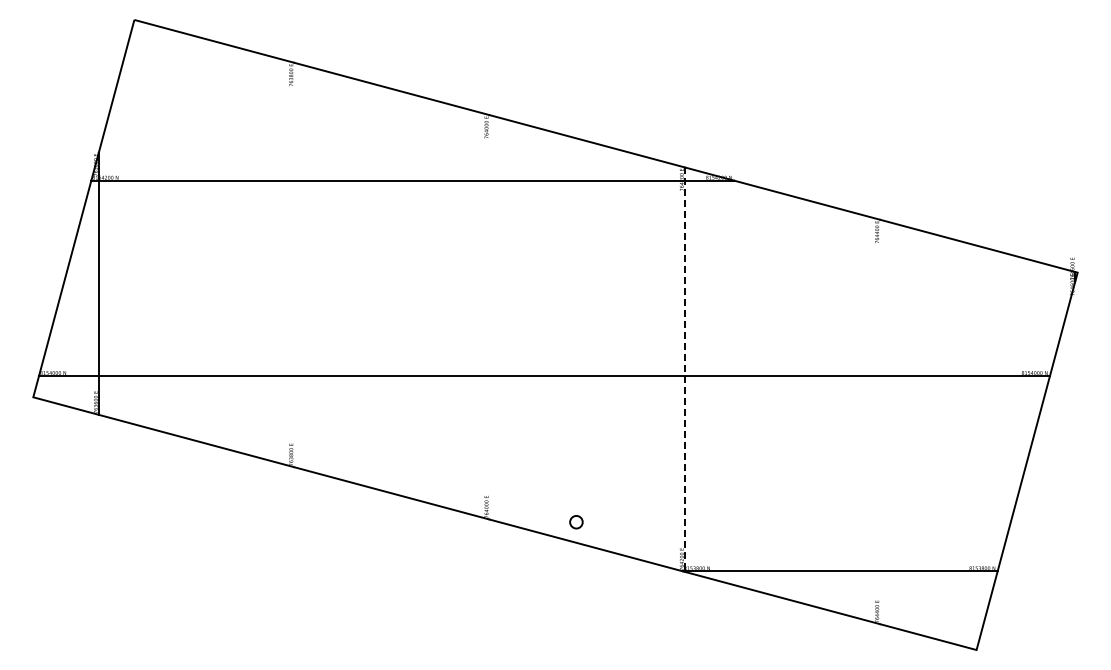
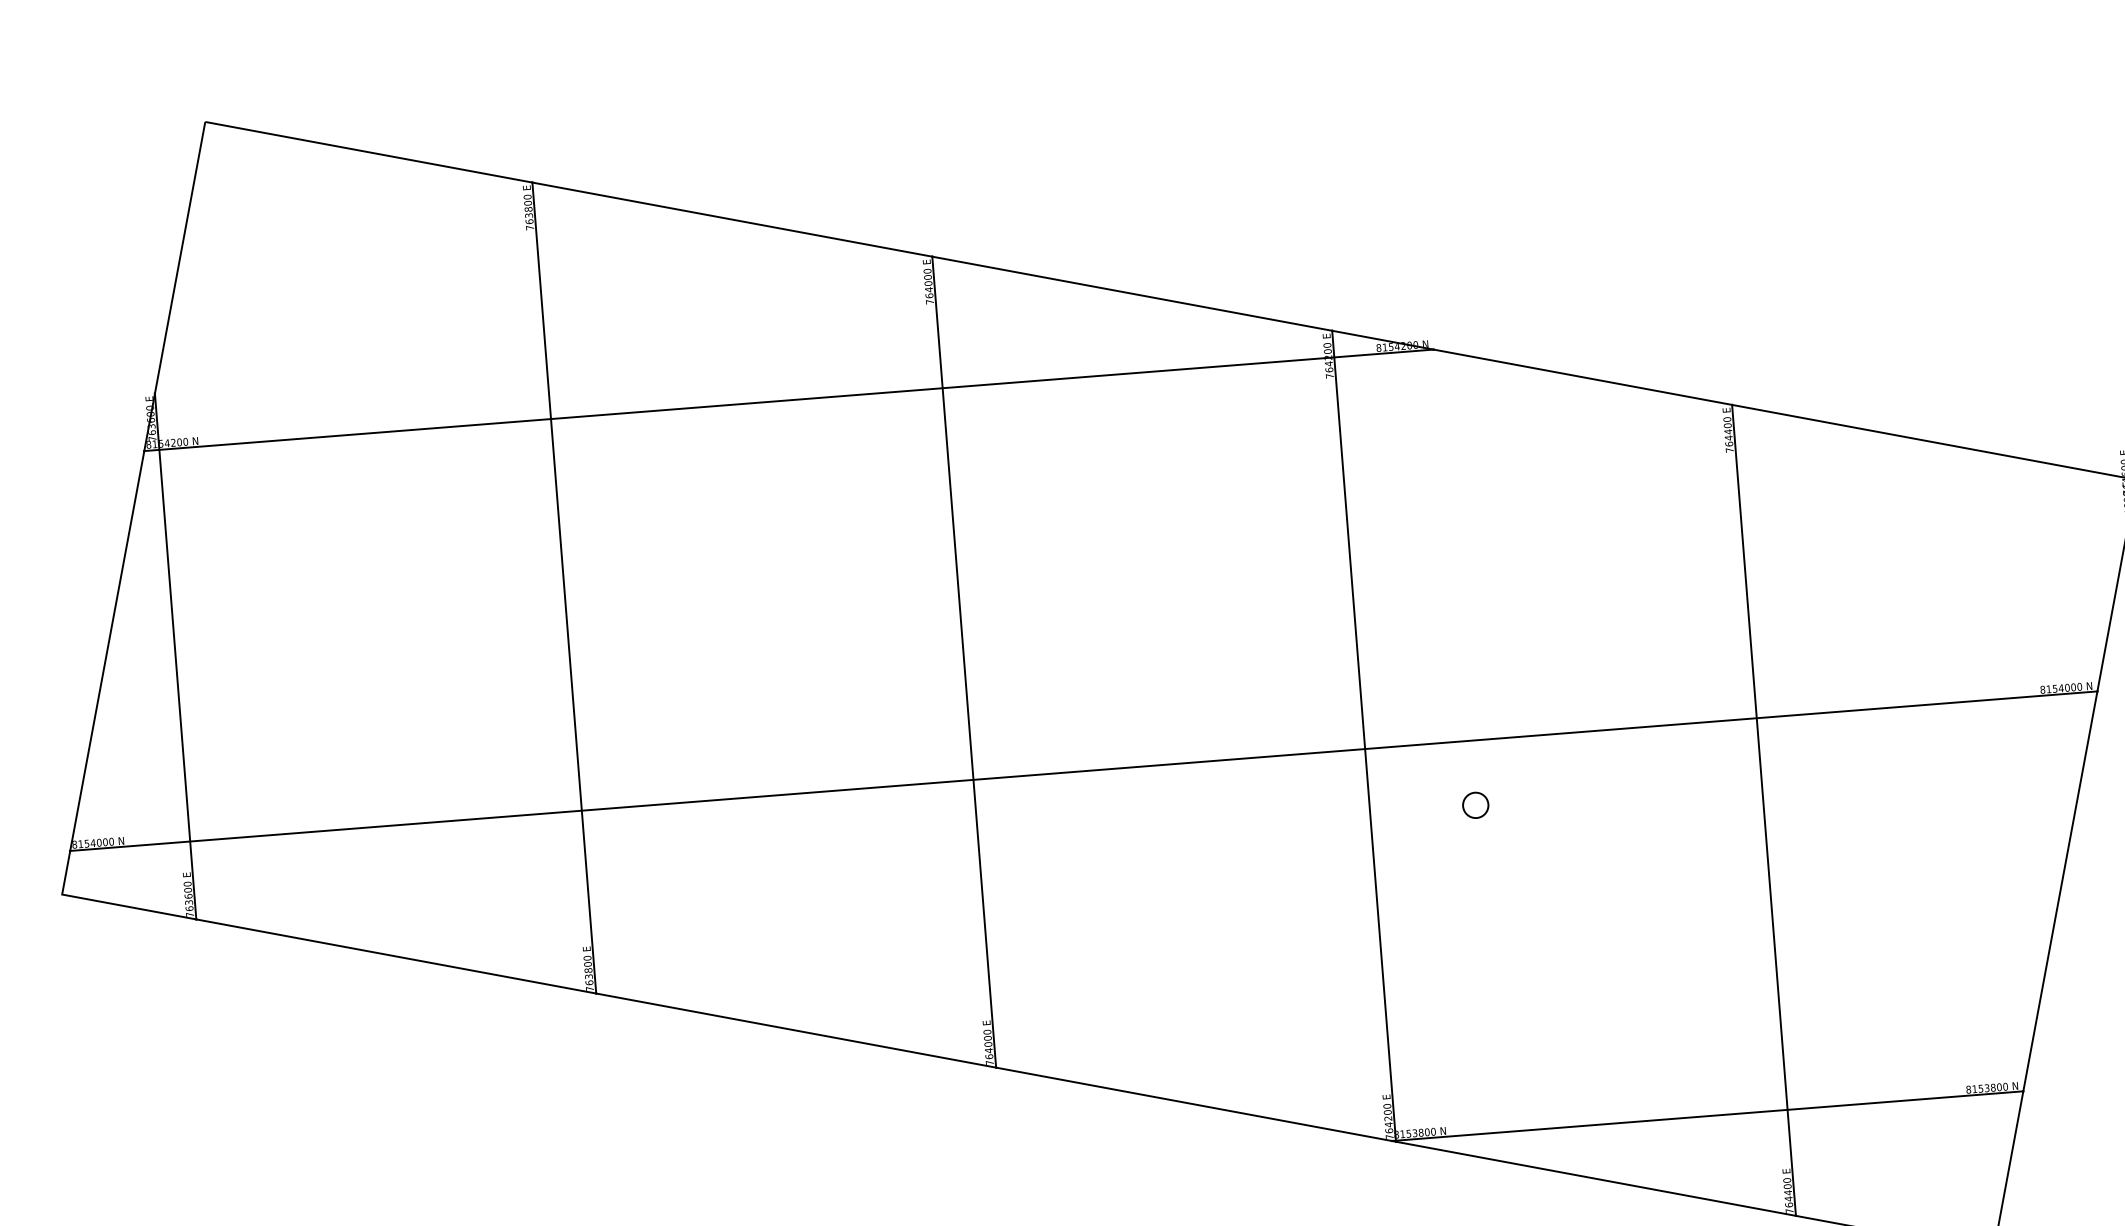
line: (294, 264) -> (564, 587), added
line: (489, 317) -> (964, 662), added
line: (684, 370) -> (1363, 738), dashed -> solid
line: (880, 421) -> (1764, 809), added
circle: (576, 522) -> (1475, 805), moved

